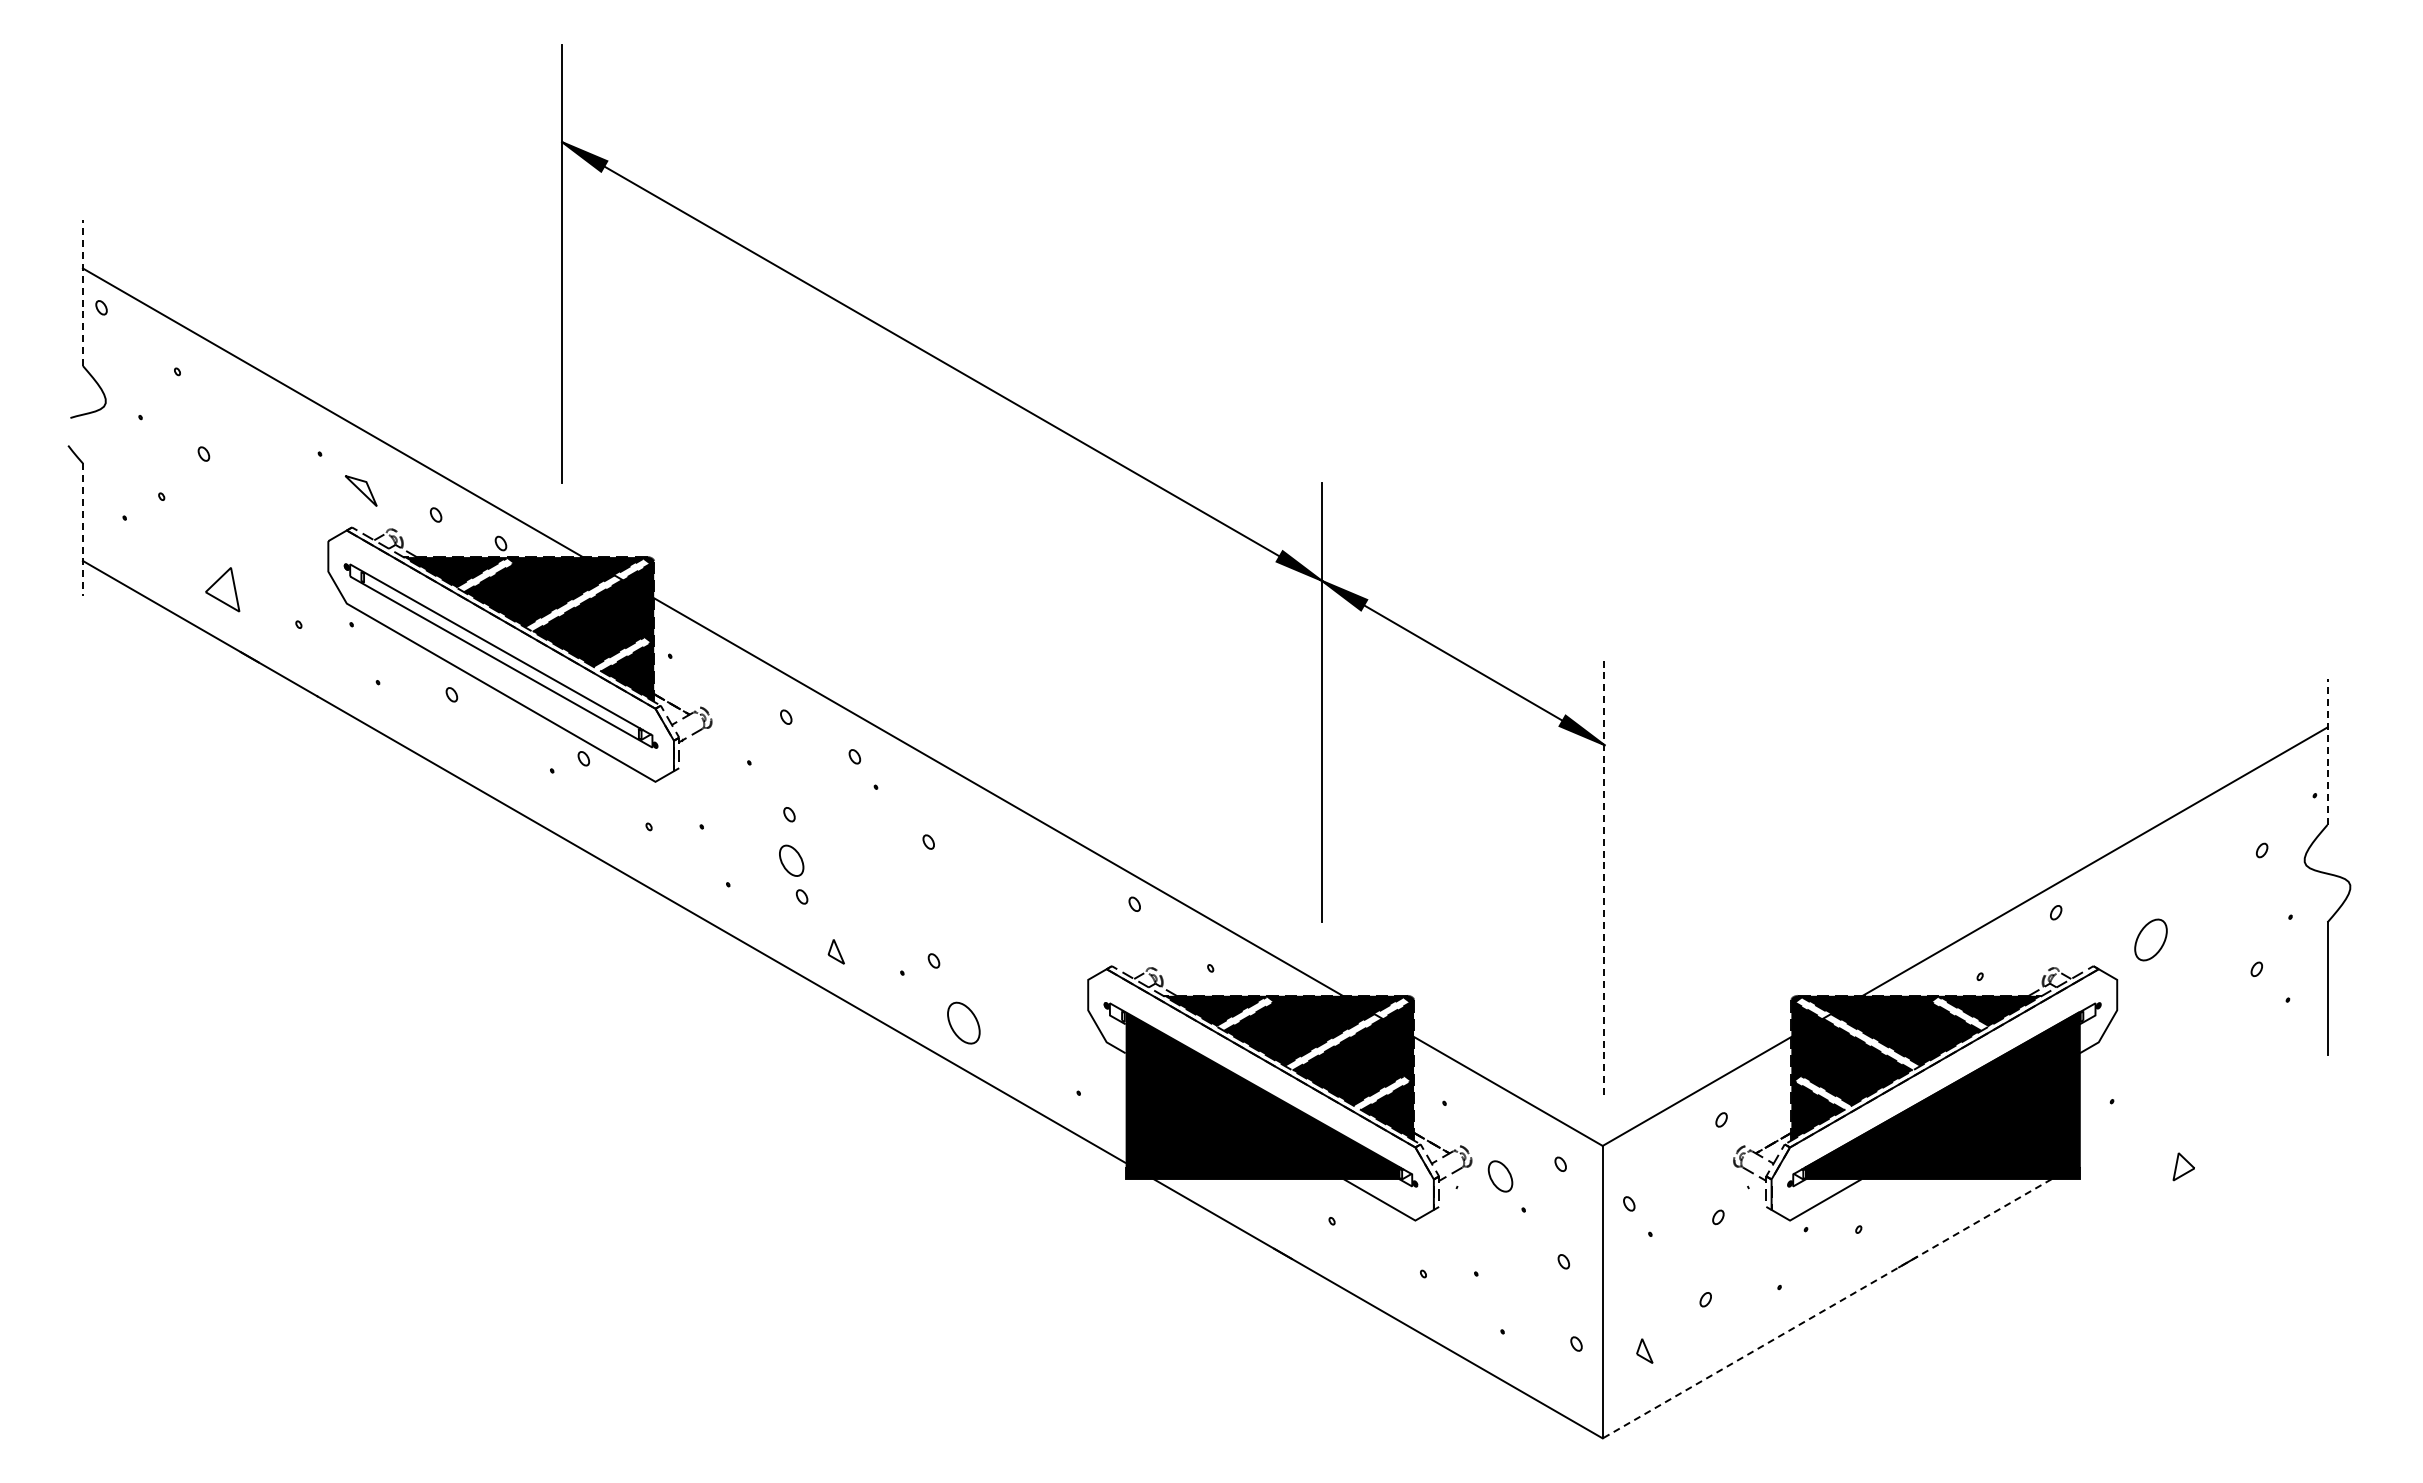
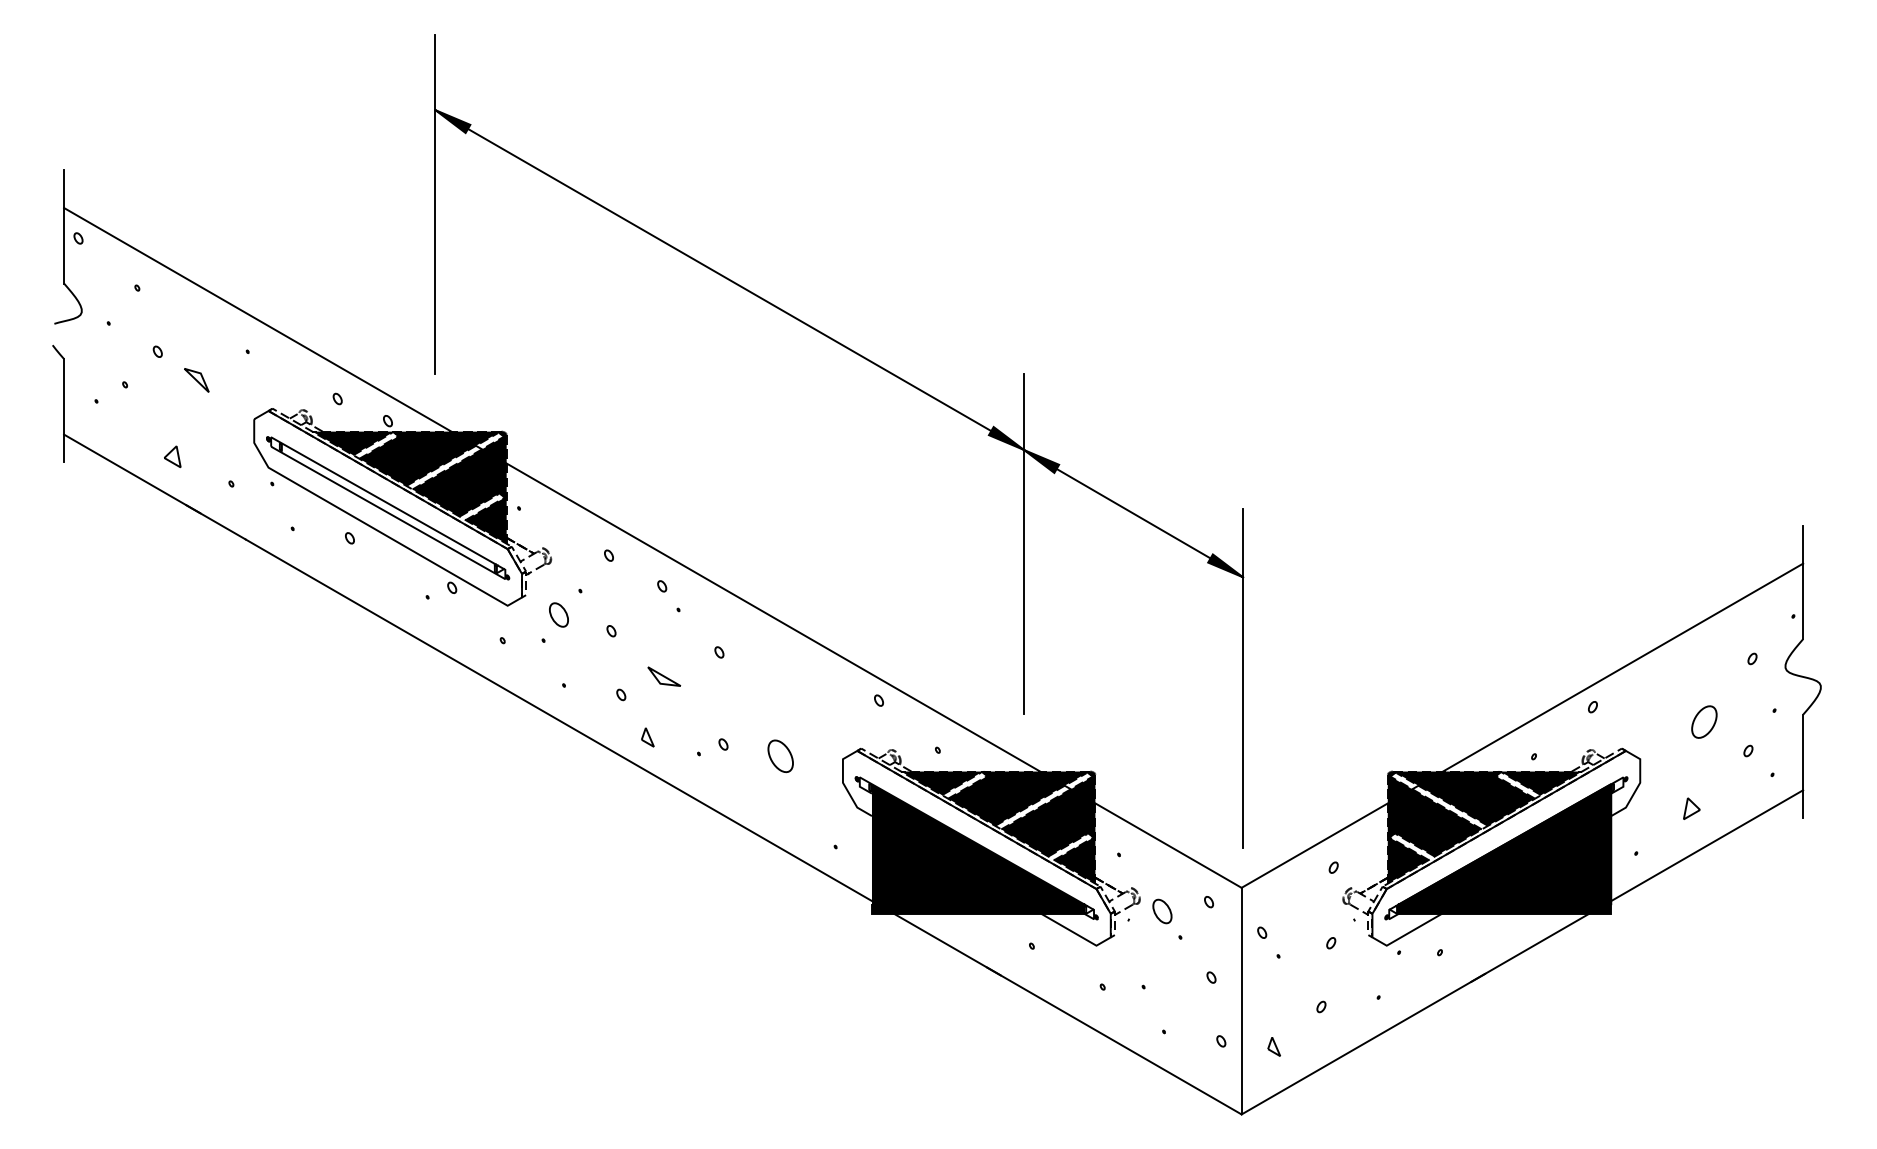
line: (82, 292) -> (63, 226), dashed -> solid
part: (360, 490) -> (196, 380), moved
line: (82, 530) -> (63, 411), dashed -> solid
part: (223, 589) -> (172, 456), size x0.62
line: (2327, 751) -> (1803, 582), dashed -> solid
part: (791, 860) -> (558, 614), moved
part: (857, 873) -> (664, 676), added
line: (1603, 875) -> (1242, 678), dashed -> solid
part: (2150, 939) -> (1704, 721), moved
part: (963, 1022) -> (780, 755), moved
line: (2203, 1090) -> (1707, 844), added
part: (2183, 1166) -> (1691, 808), moved
line: (1826, 1309) -> (1415, 1014), dashed -> solid

